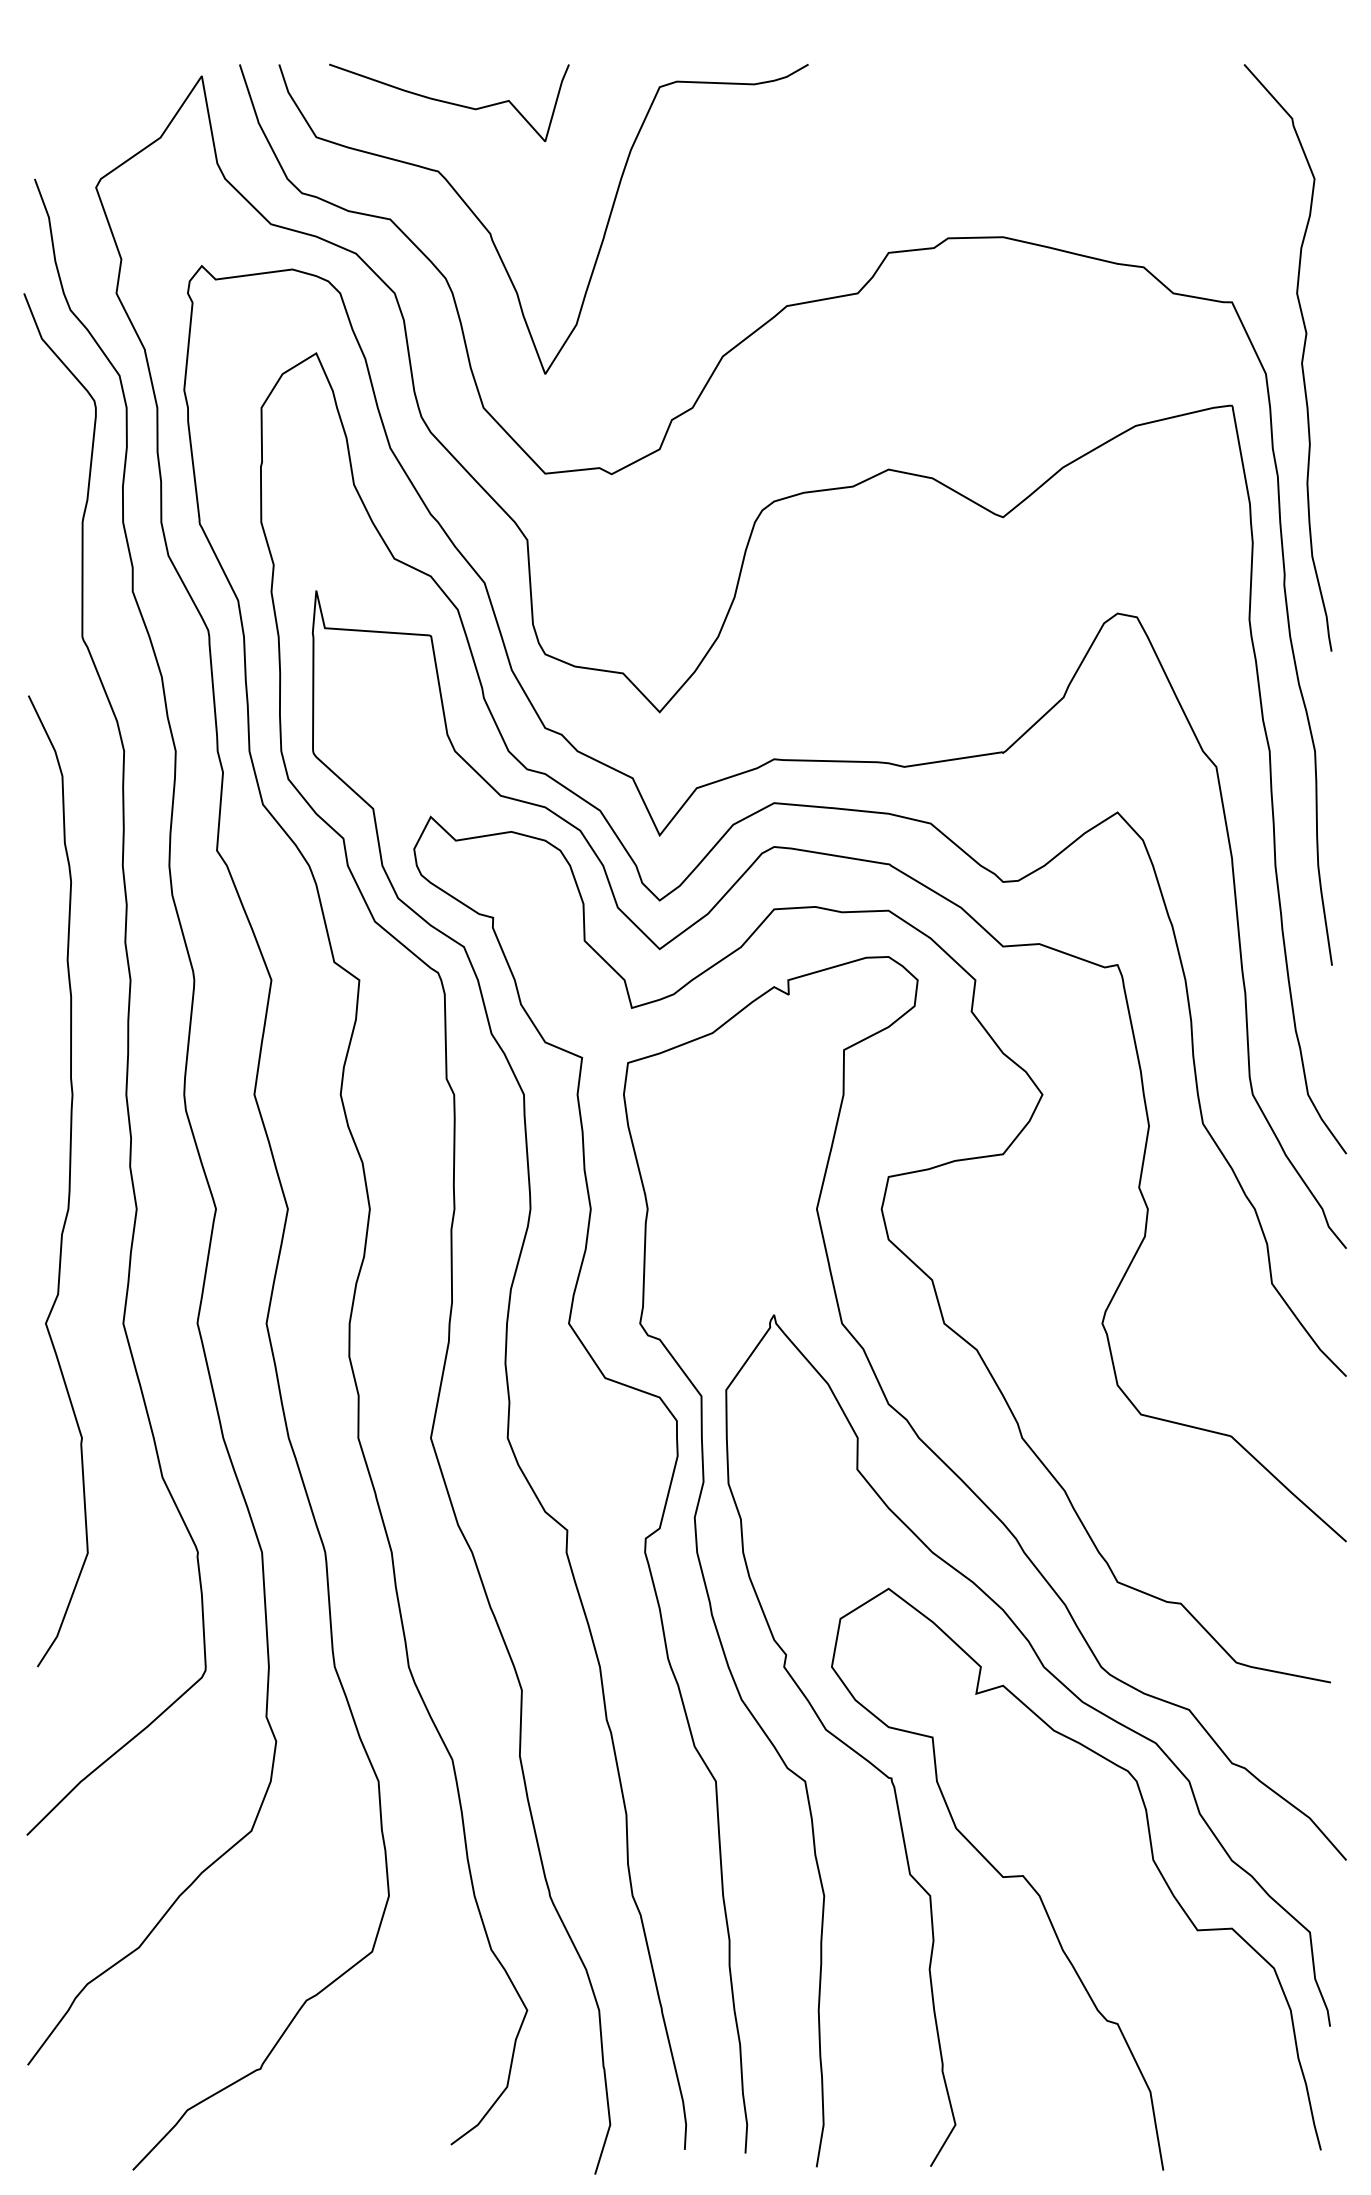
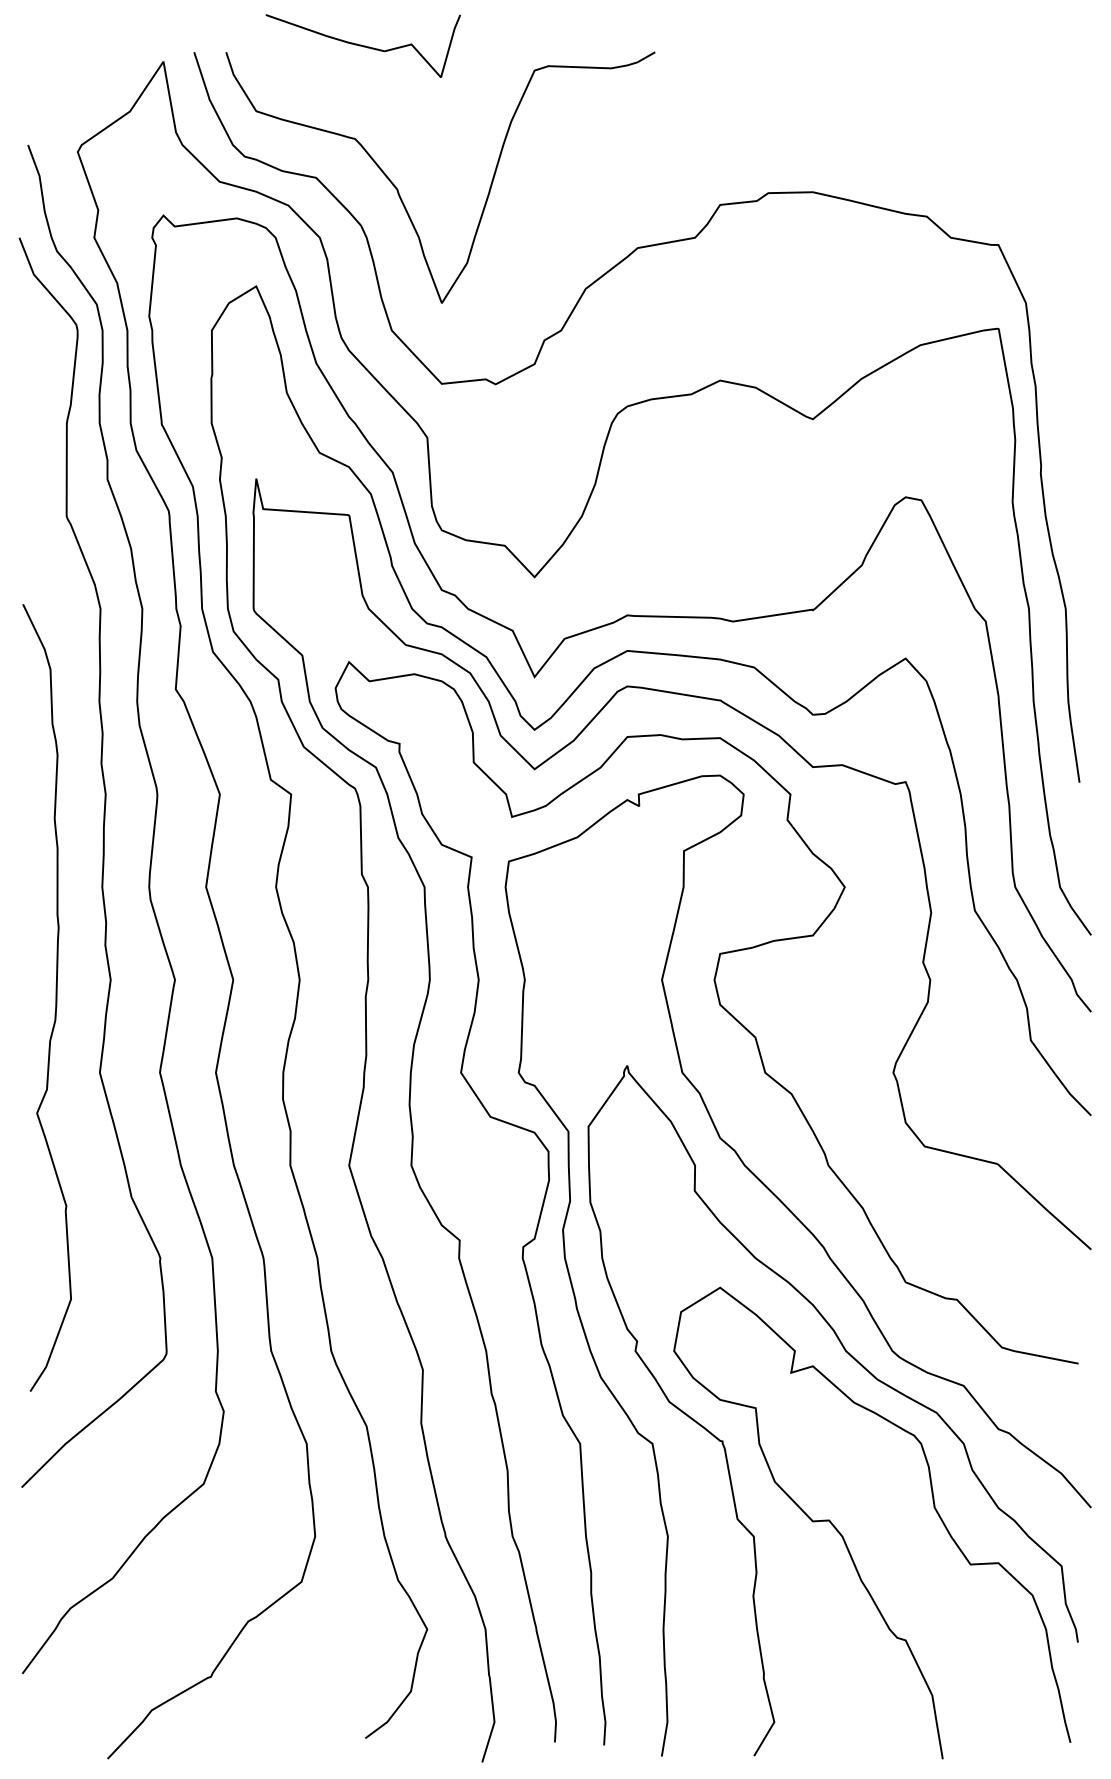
curve: (449, 102) -> (363, 45), moved
curve: (1301, 358) -> (1054, 290), removed
curve: (68, 1181) -> (55, 998), moved

